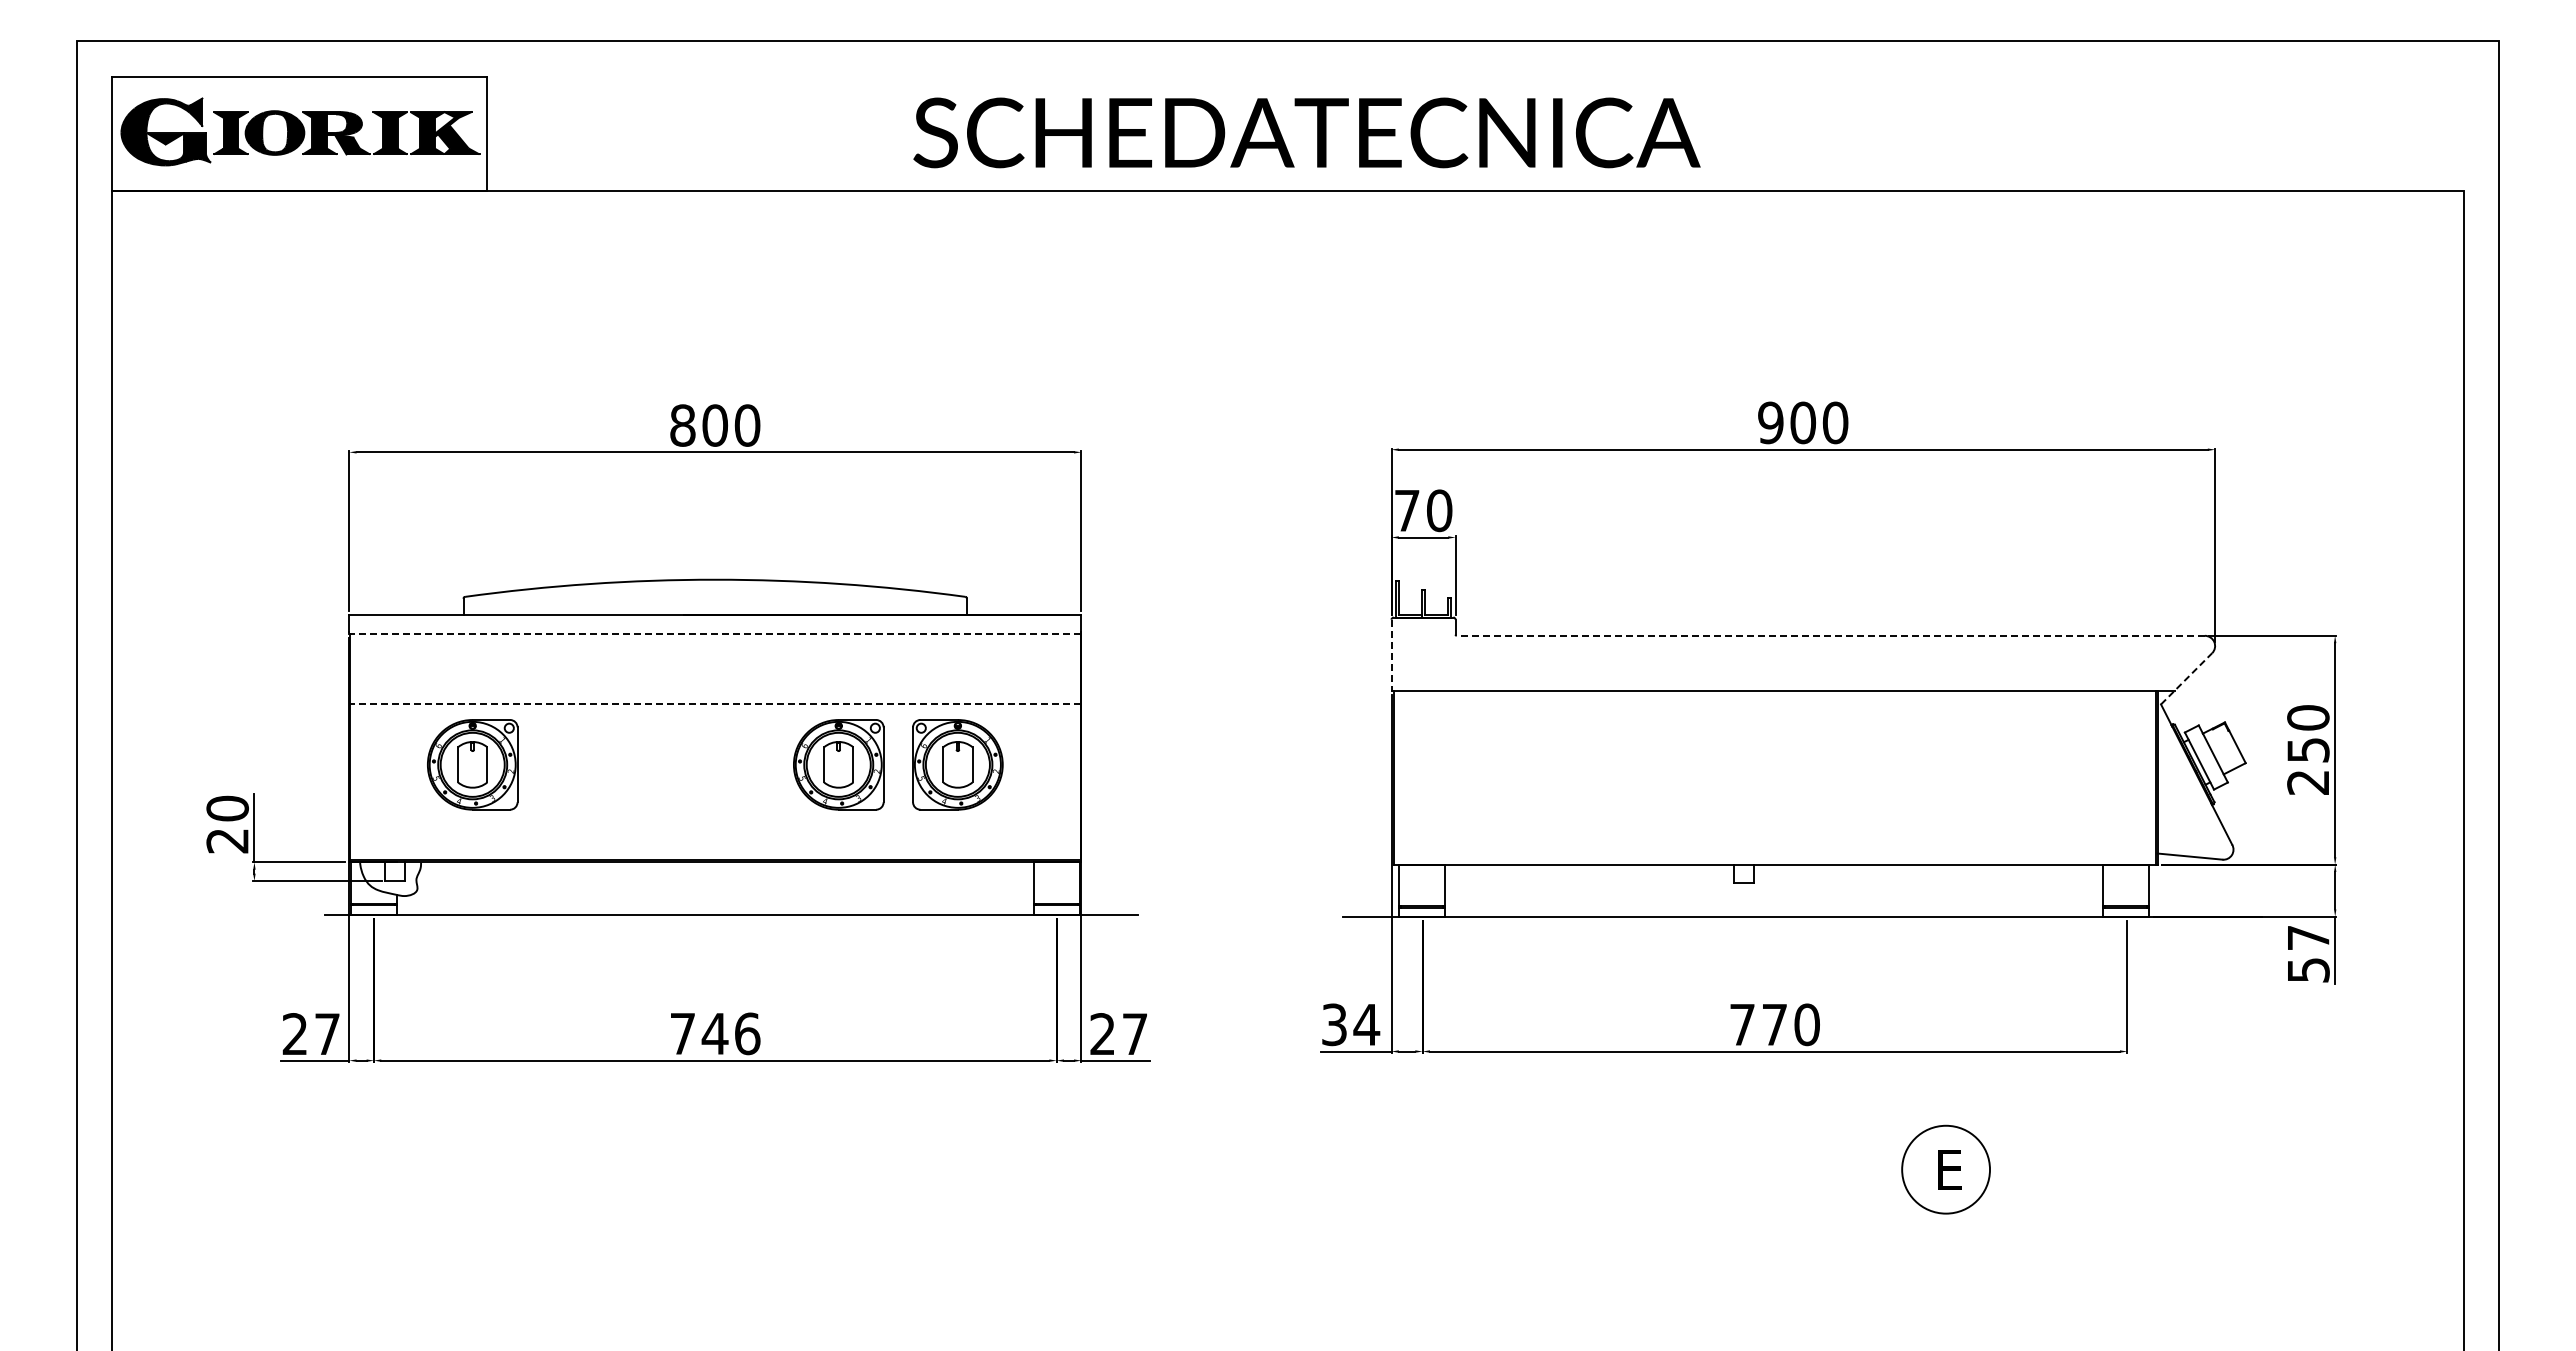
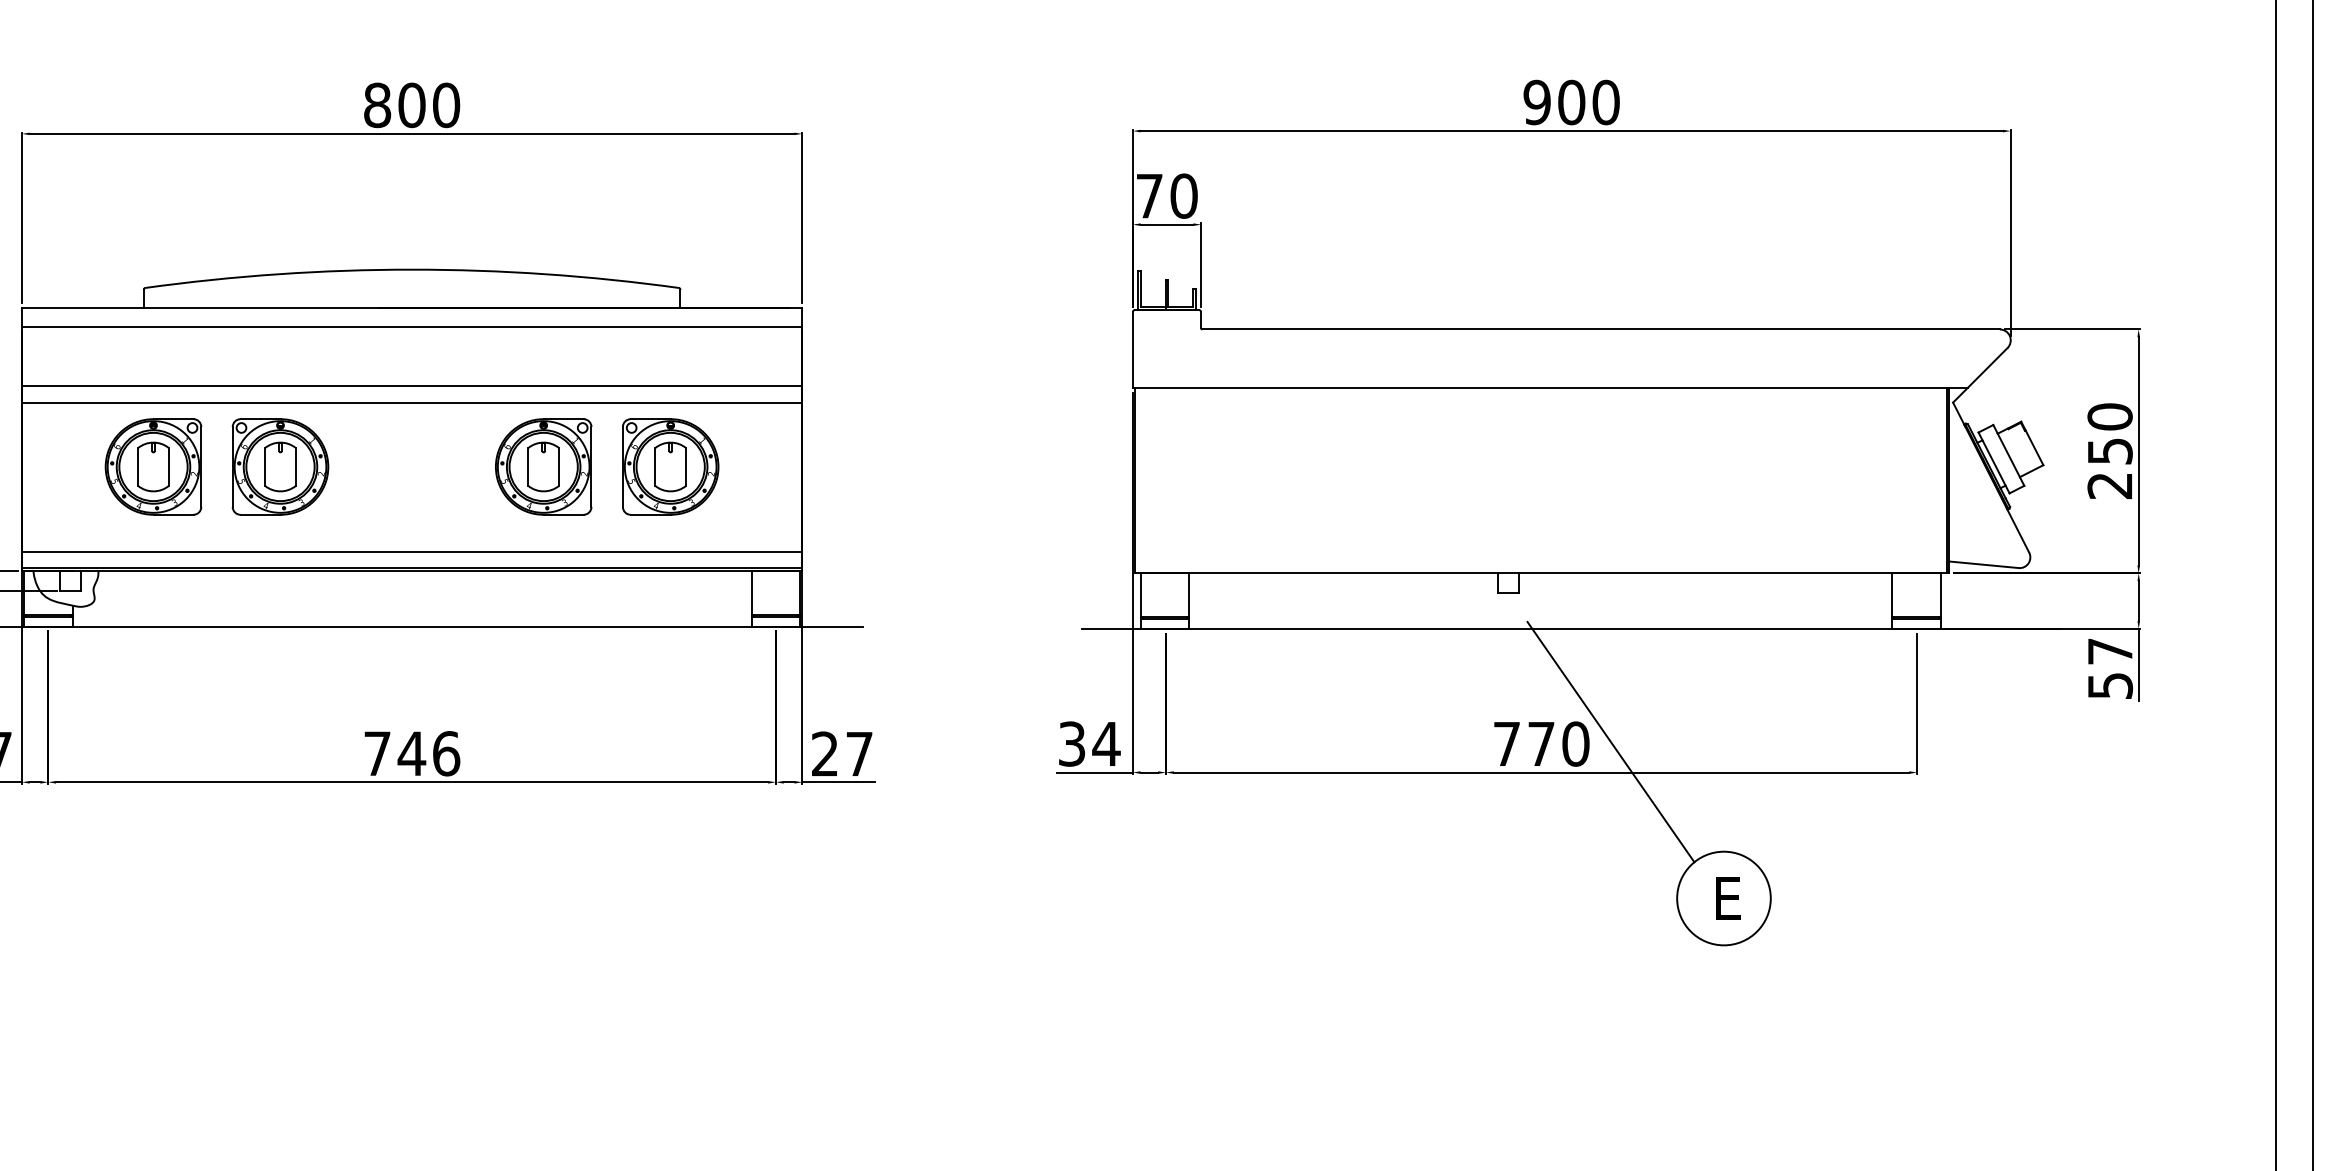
line: (714, 633) -> (411, 326), dashed -> solid
line: (1830, 635) -> (1600, 329), dashed -> solid
line: (1391, 655) -> (1132, 350), dashed -> solid
line: (2186, 678) -> (1980, 374), dashed -> solid
line: (714, 688) -> (411, 385), added
line: (715, 704) -> (412, 402), dashed -> solid
part: (591, 764) -> (280, 466), added
line: (714, 844) -> (411, 551), added
line: (1839, 1022) -> (1610, 741), added

